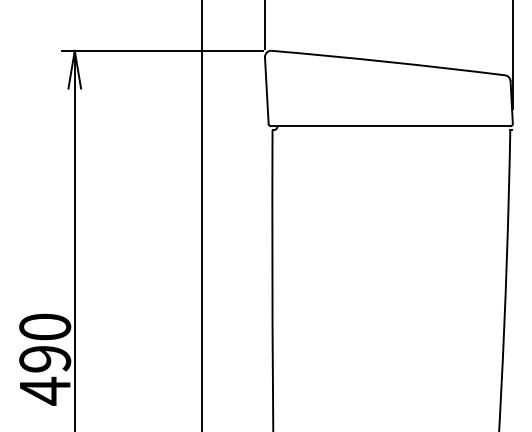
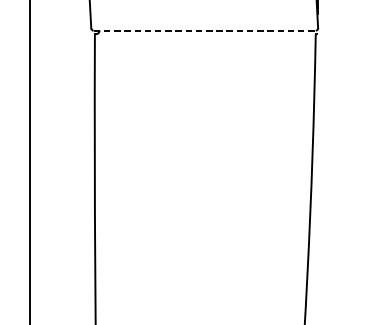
line: (390, 126) -> (204, 30), solid -> dashed

